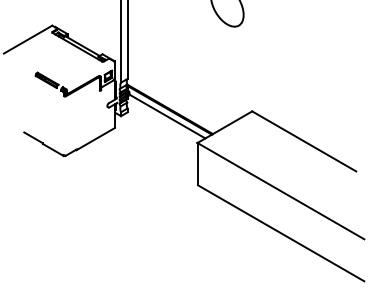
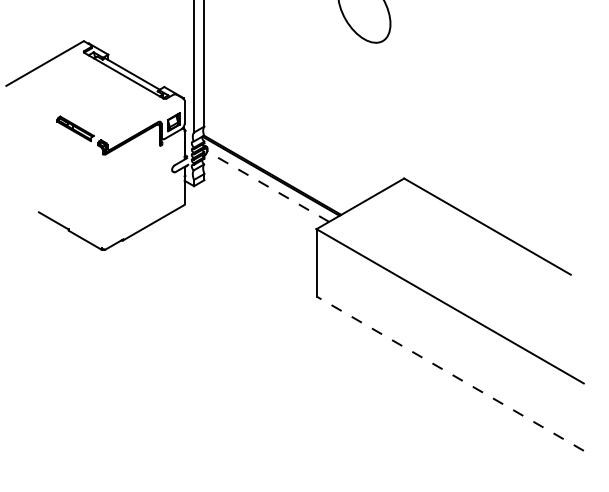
line: (167, 116) -> (268, 186), solid -> dashed
line: (280, 233) -> (449, 374), solid -> dashed

